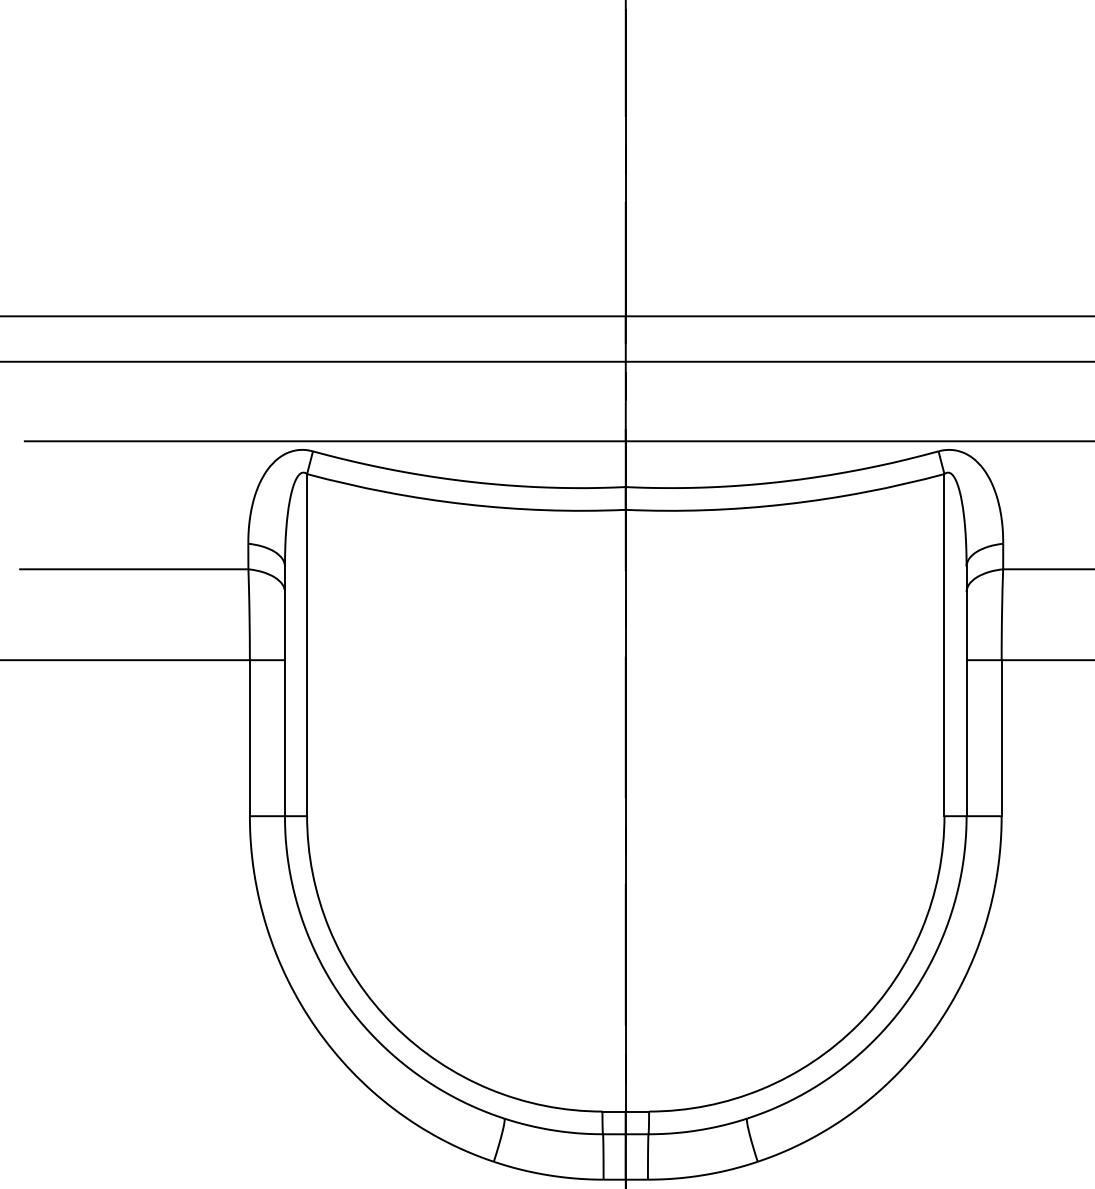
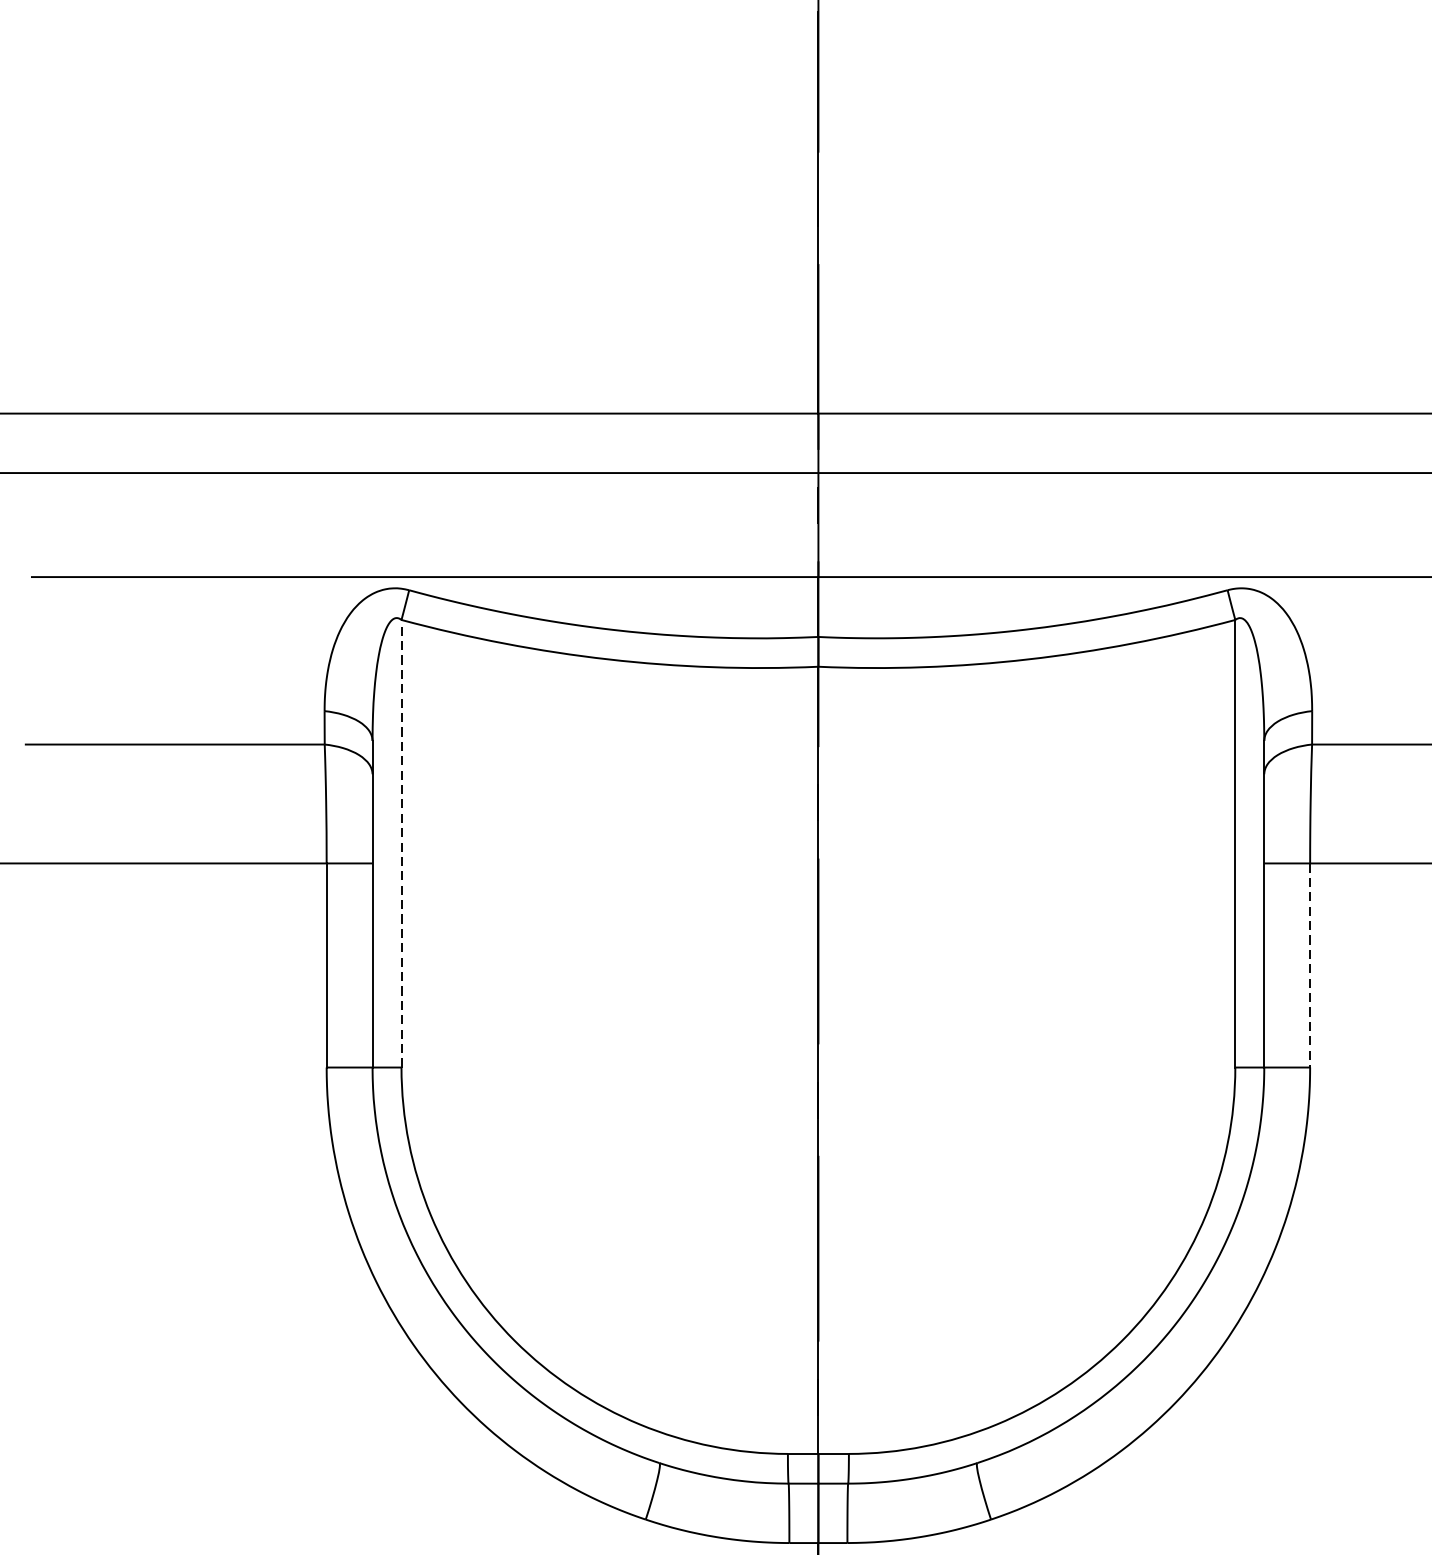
line: (307, 644) -> (402, 842), solid -> dashed
line: (1001, 738) -> (1309, 965), solid -> dashed

